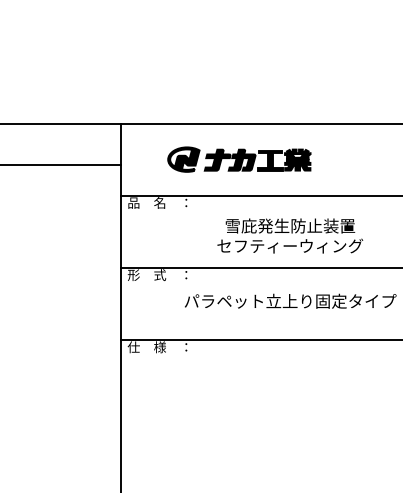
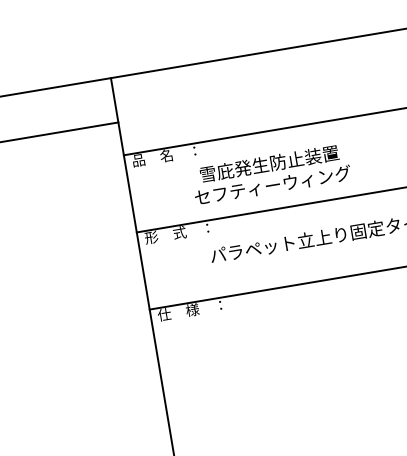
part: (239, 159) -> (243, 95), removed
text: (290, 235) -> (271, 173), moved

